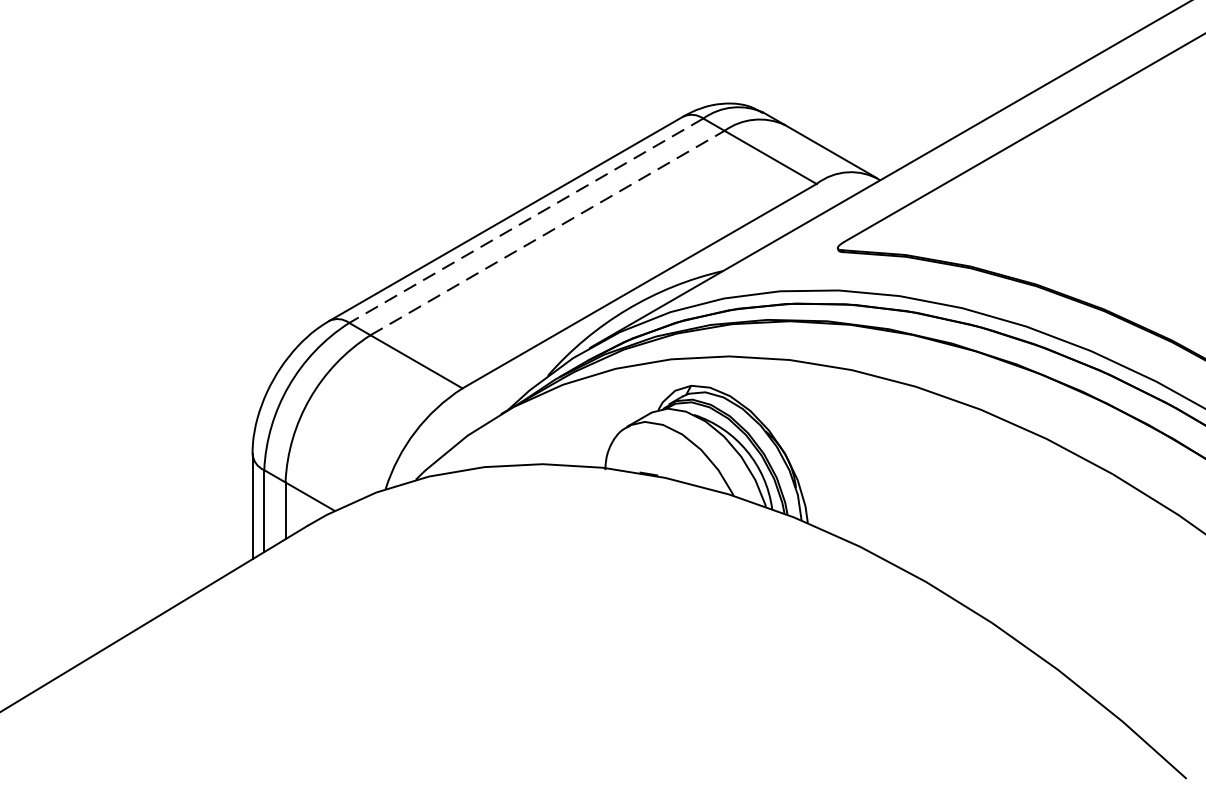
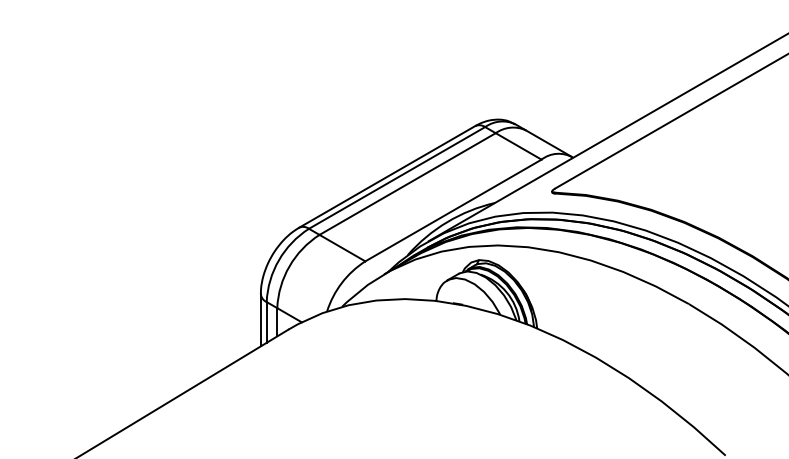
line: (527, 219) -> (397, 177), dashed -> solid
line: (547, 233) -> (407, 184), dashed -> solid

